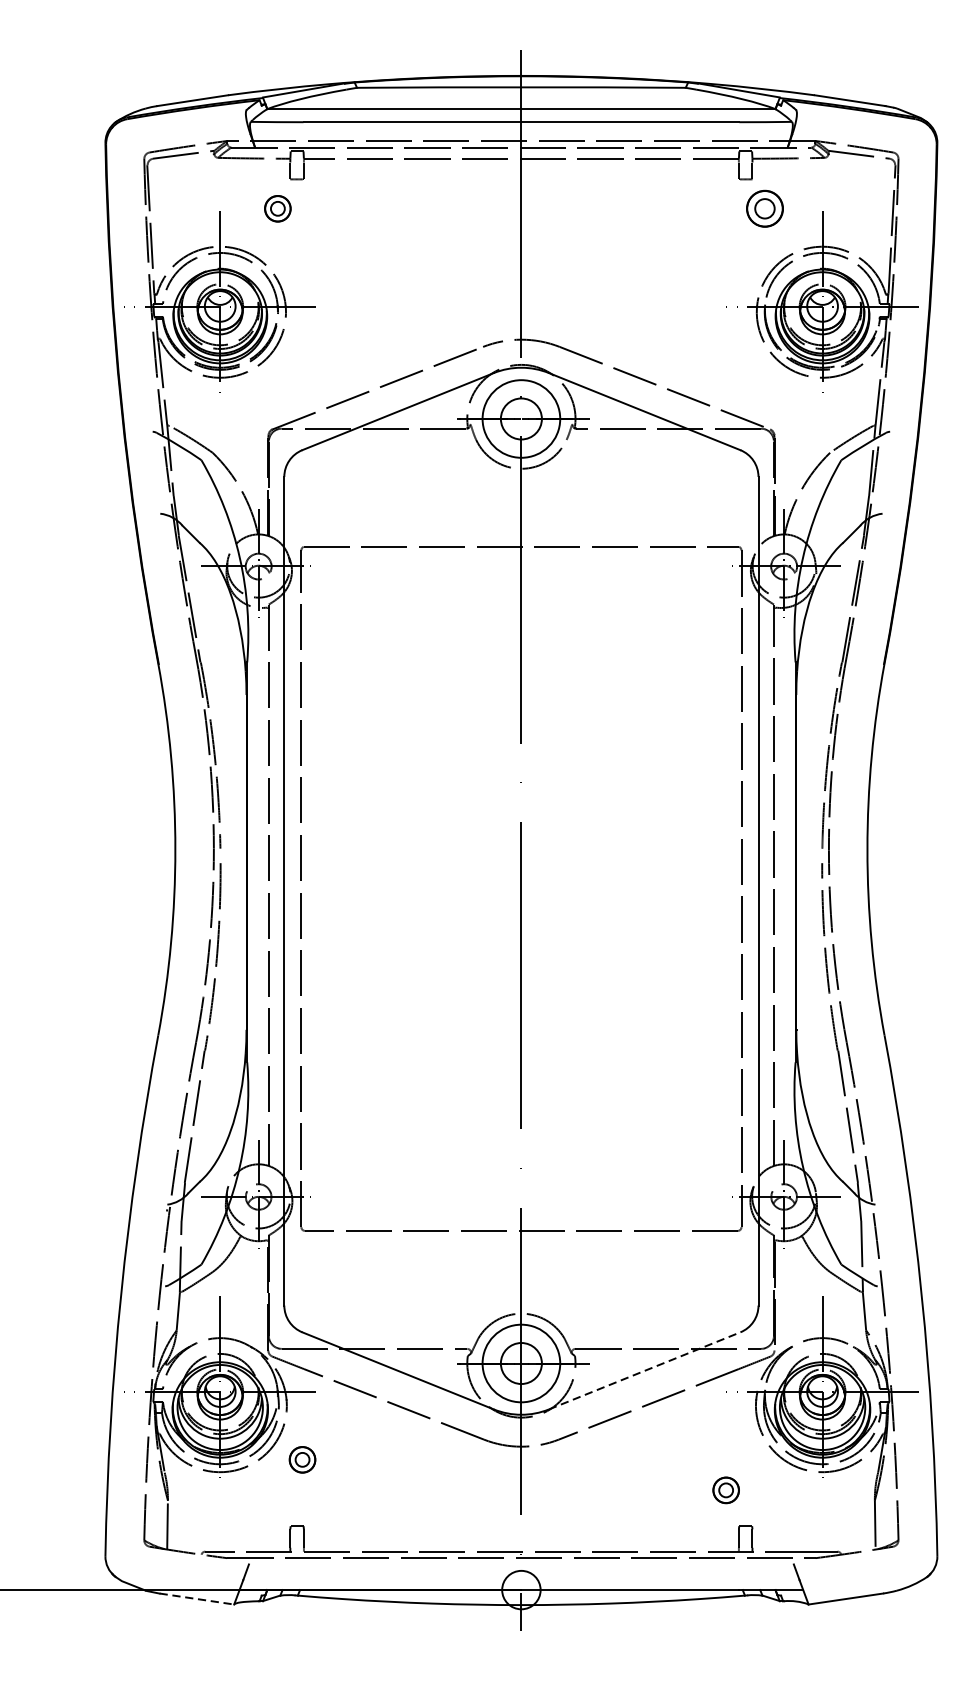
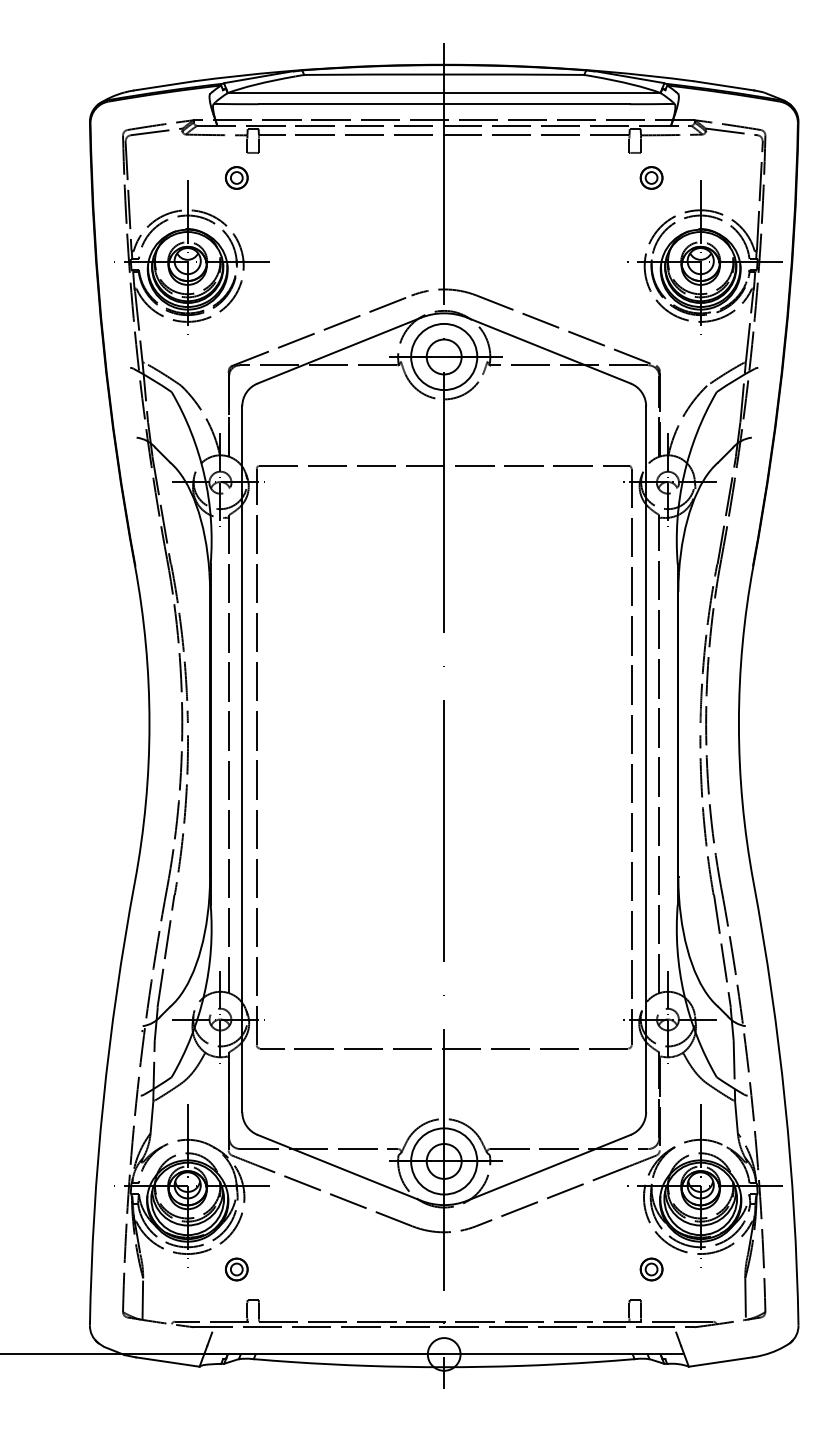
part: (764, 208) -> (651, 177), size x0.71
line: (645, 1370) -> (549, 1167), dashed -> solid
part: (302, 1459) -> (236, 1269), moved
part: (726, 1490) -> (651, 1269), moved
line: (197, 1599) -> (168, 1362), dashed -> solid

